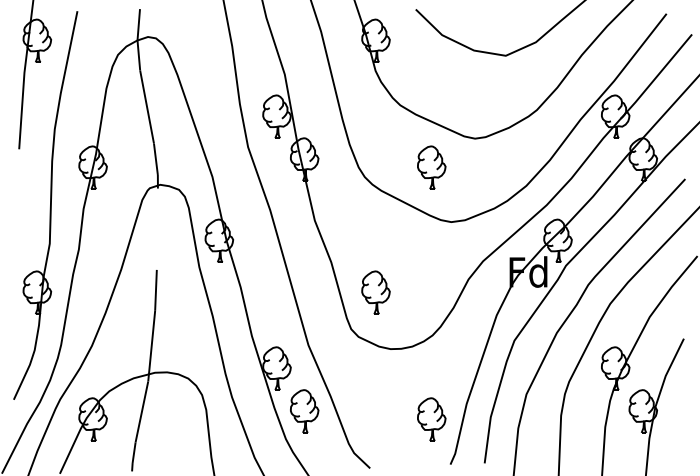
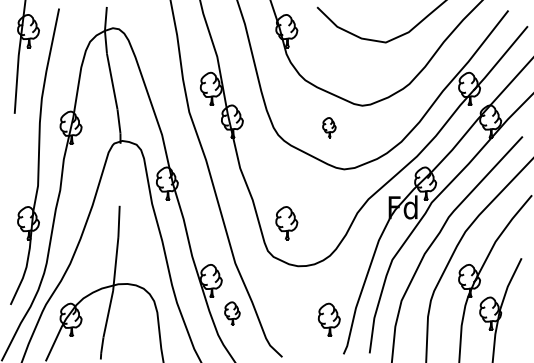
part: (431, 167) -> (329, 127), size x0.6
part: (304, 411) -> (232, 313), size x0.7

